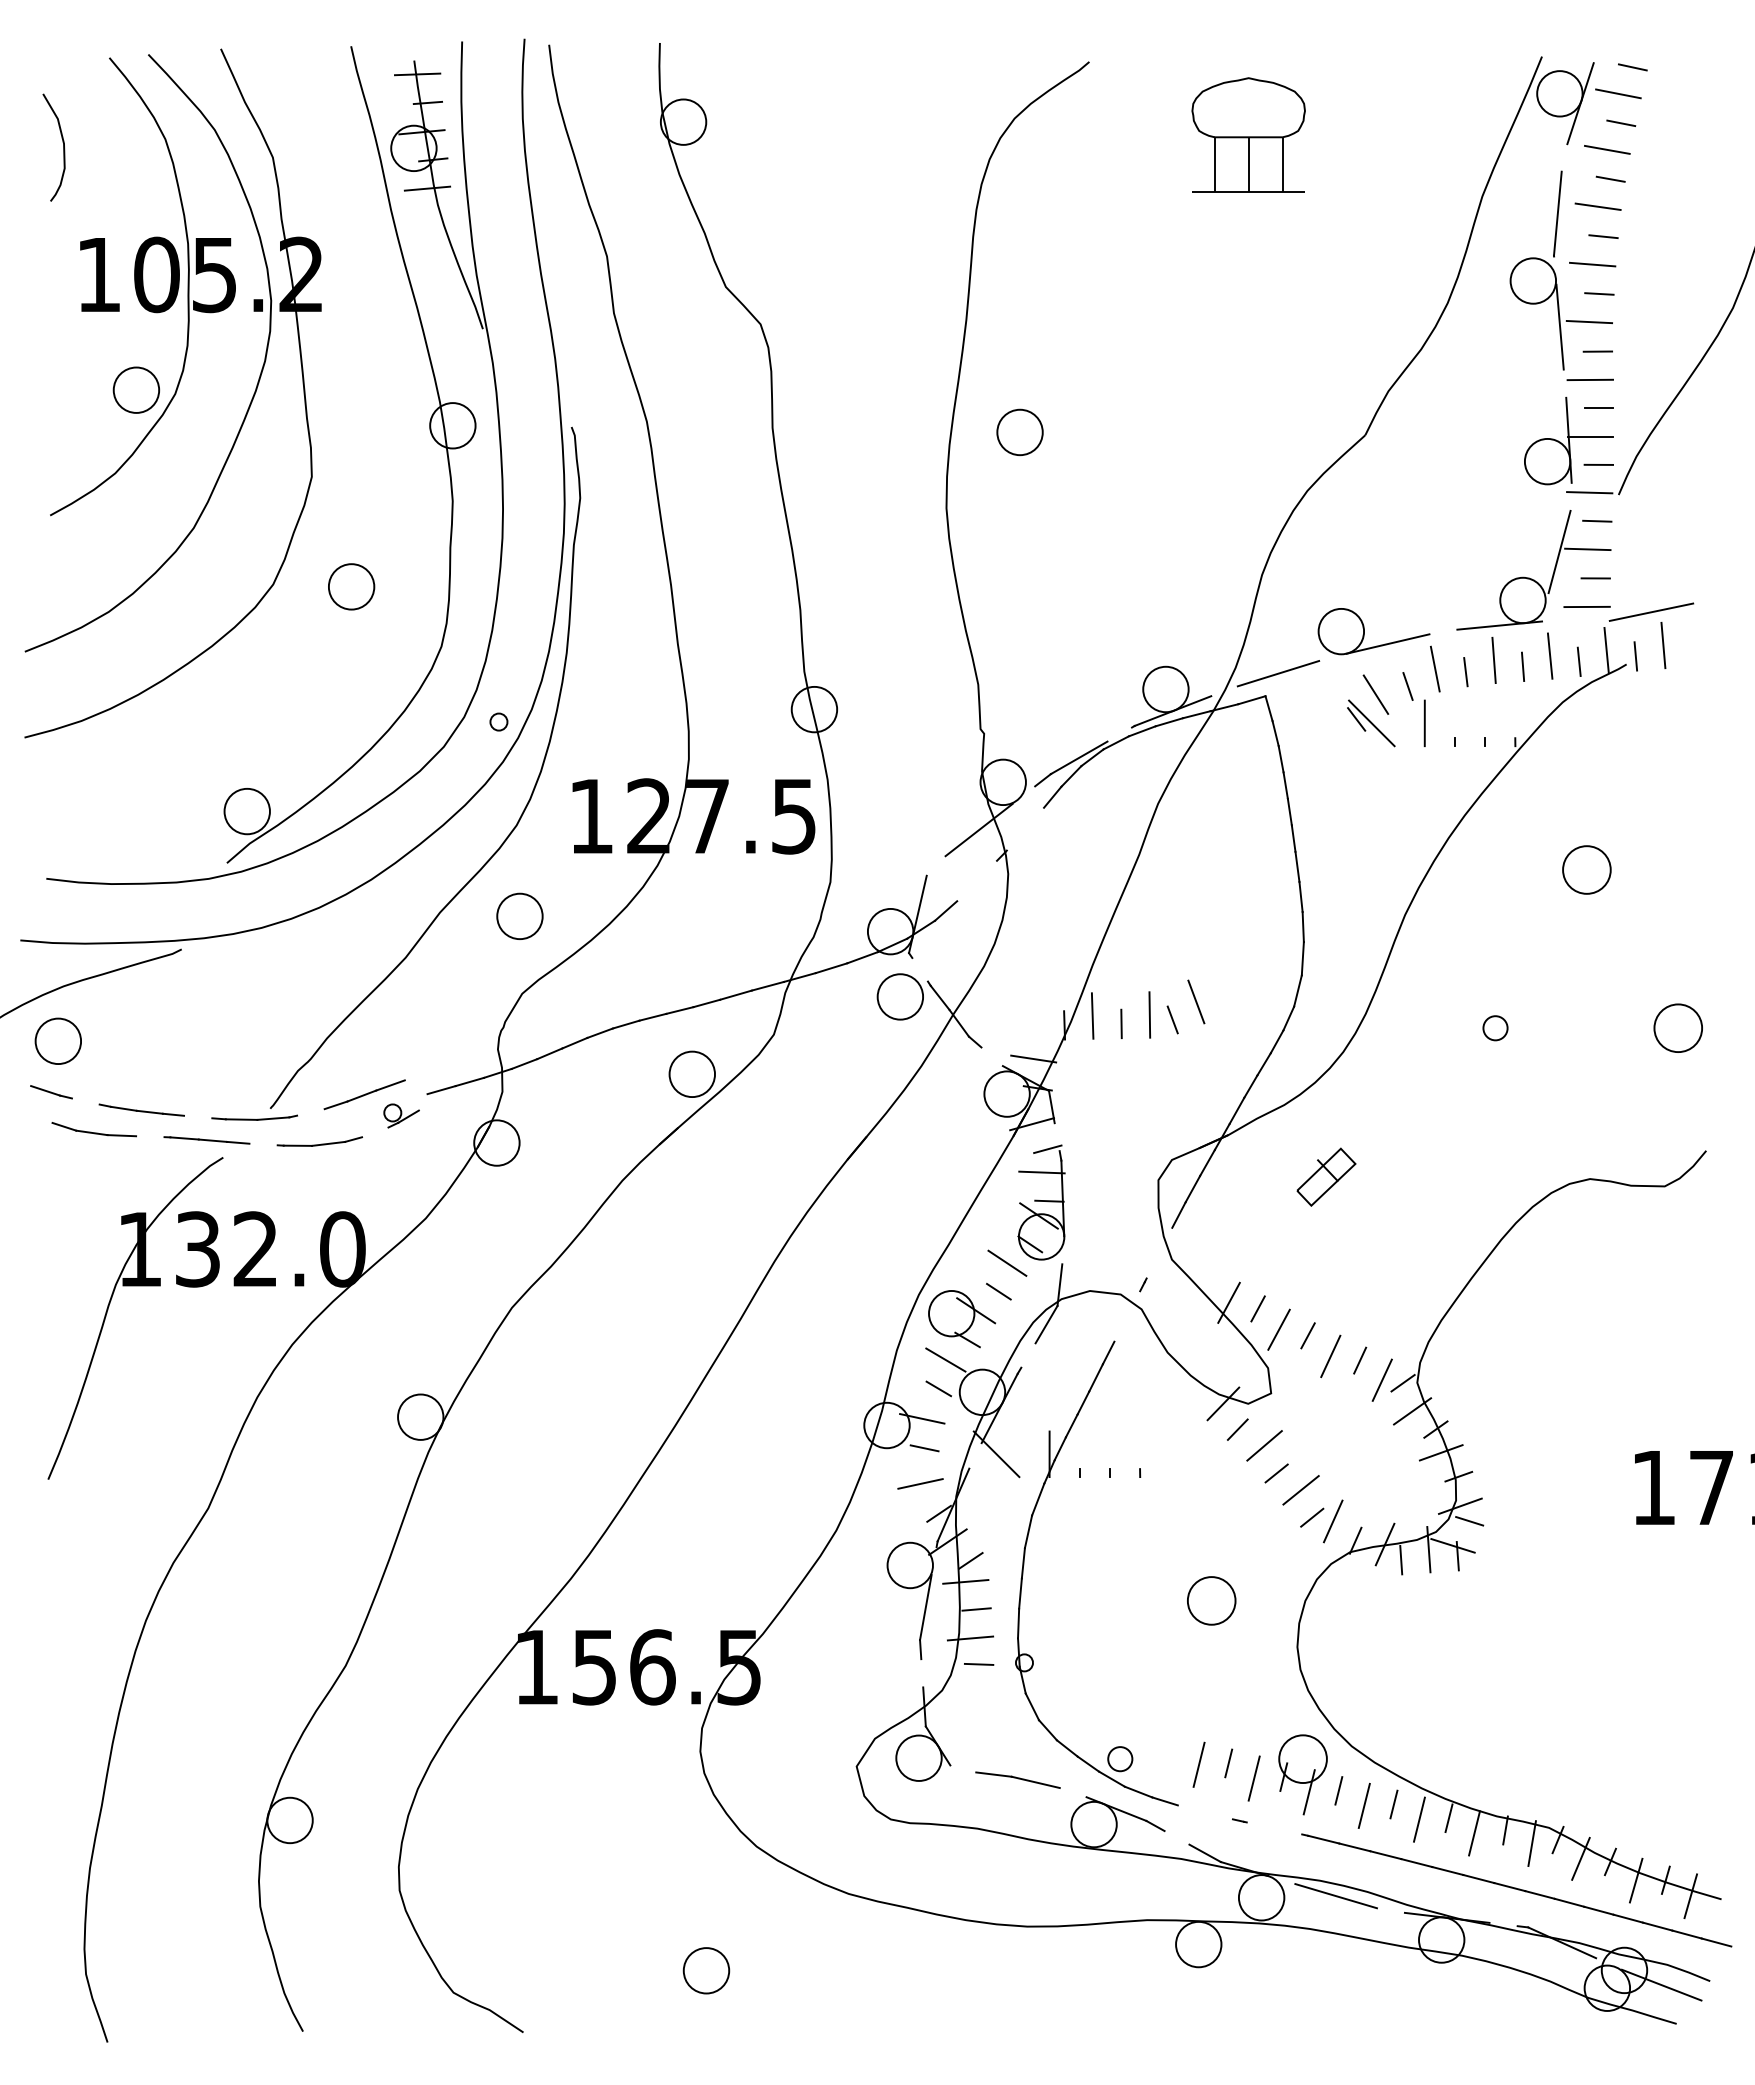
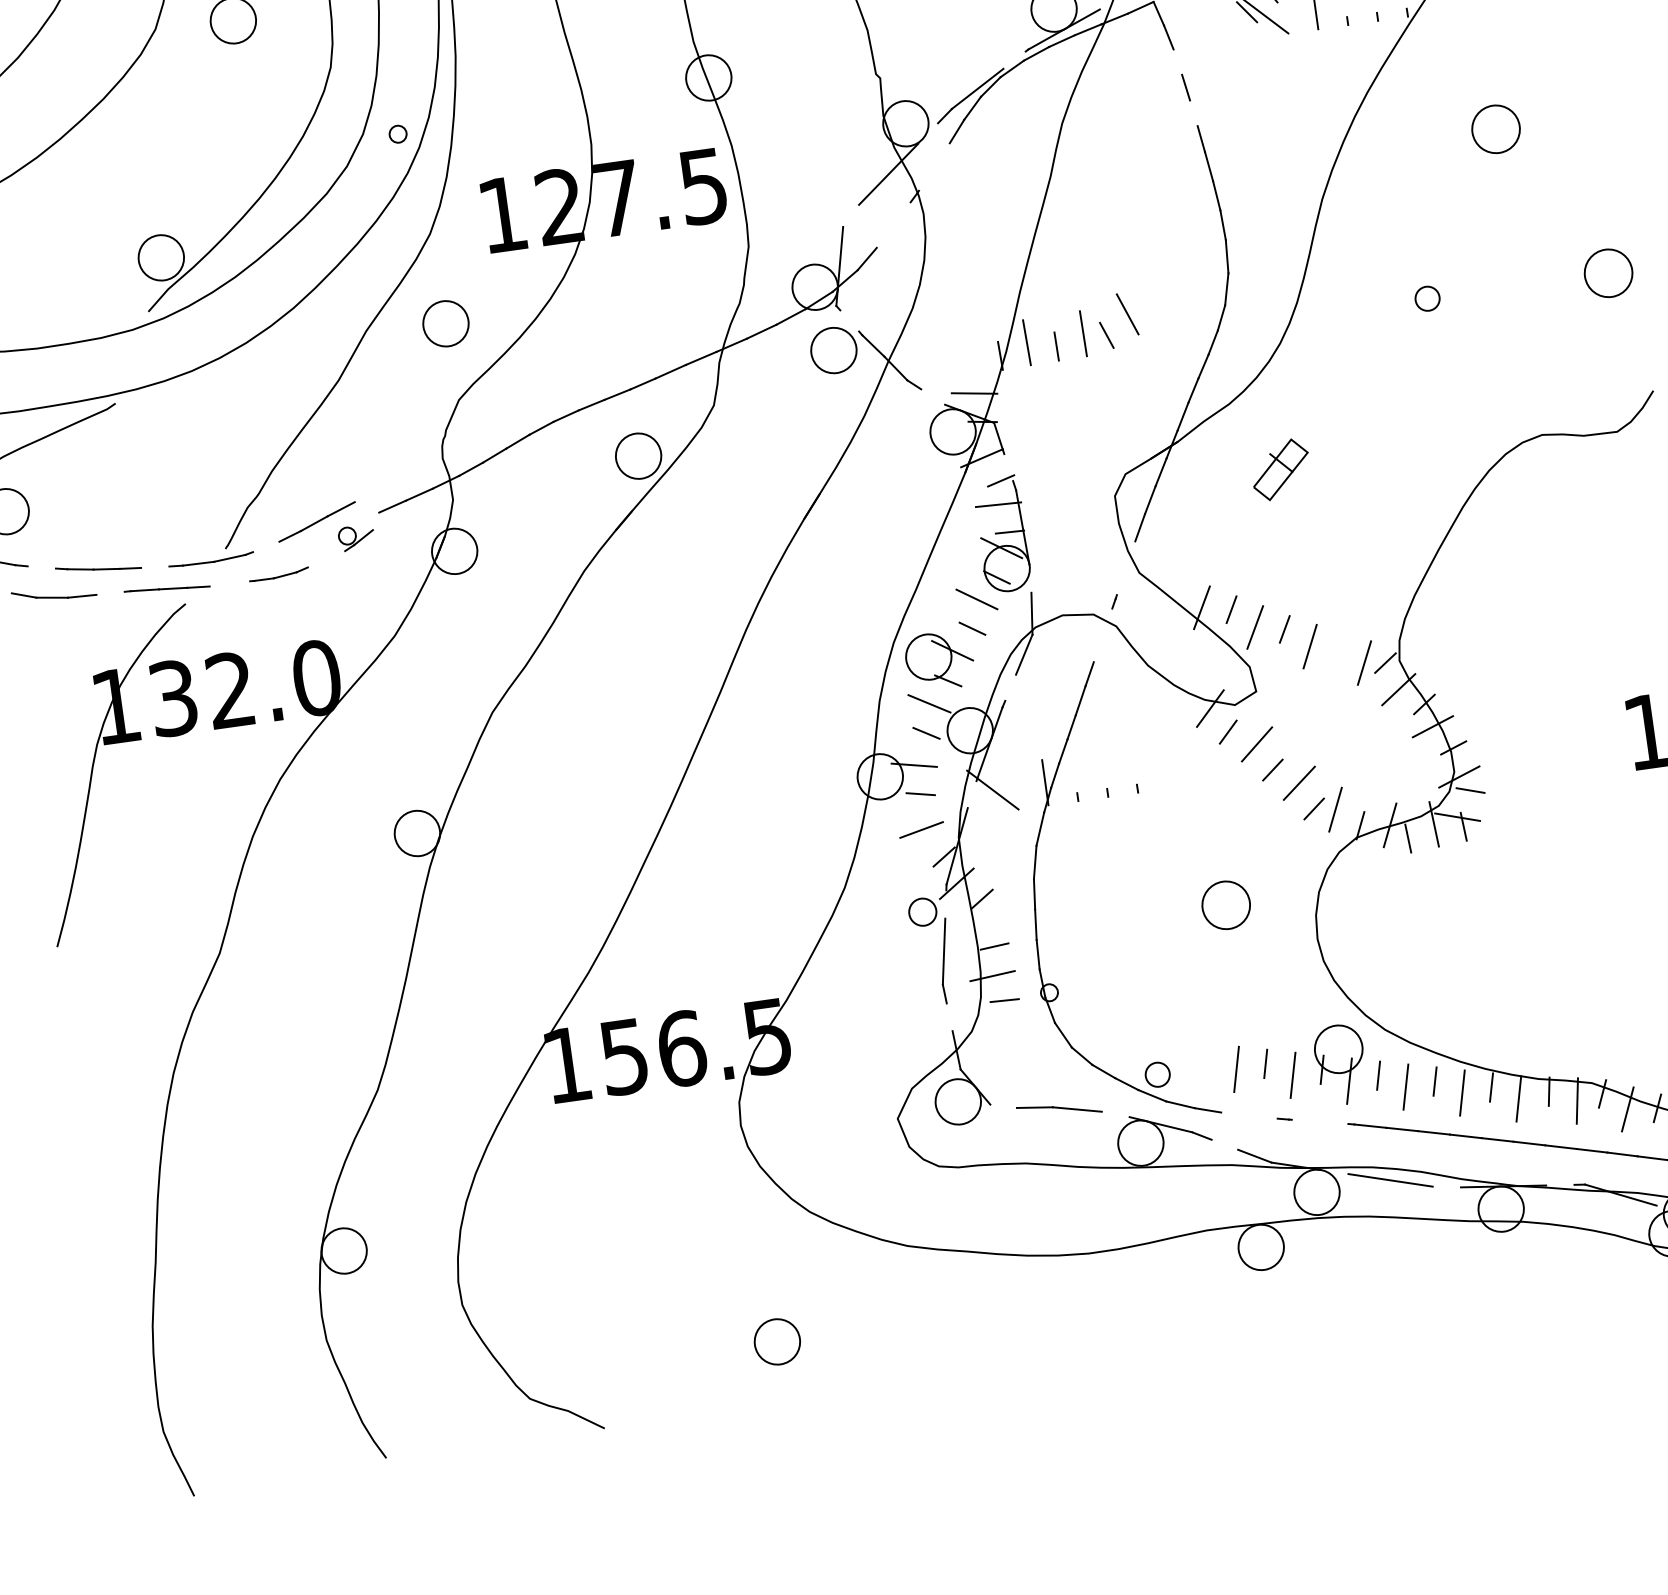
line: (1280, 759) -> (1177, 62), removed
line: (1289, 811) -> (1193, 112), removed
part: (319, 1141) -> (278, 574), size x0.7
line: (1360, 1360) -> (1340, 646), removed
circle: (909, 1565) -> (922, 912), size x0.6
line: (965, 1581) -> (979, 920), removed

